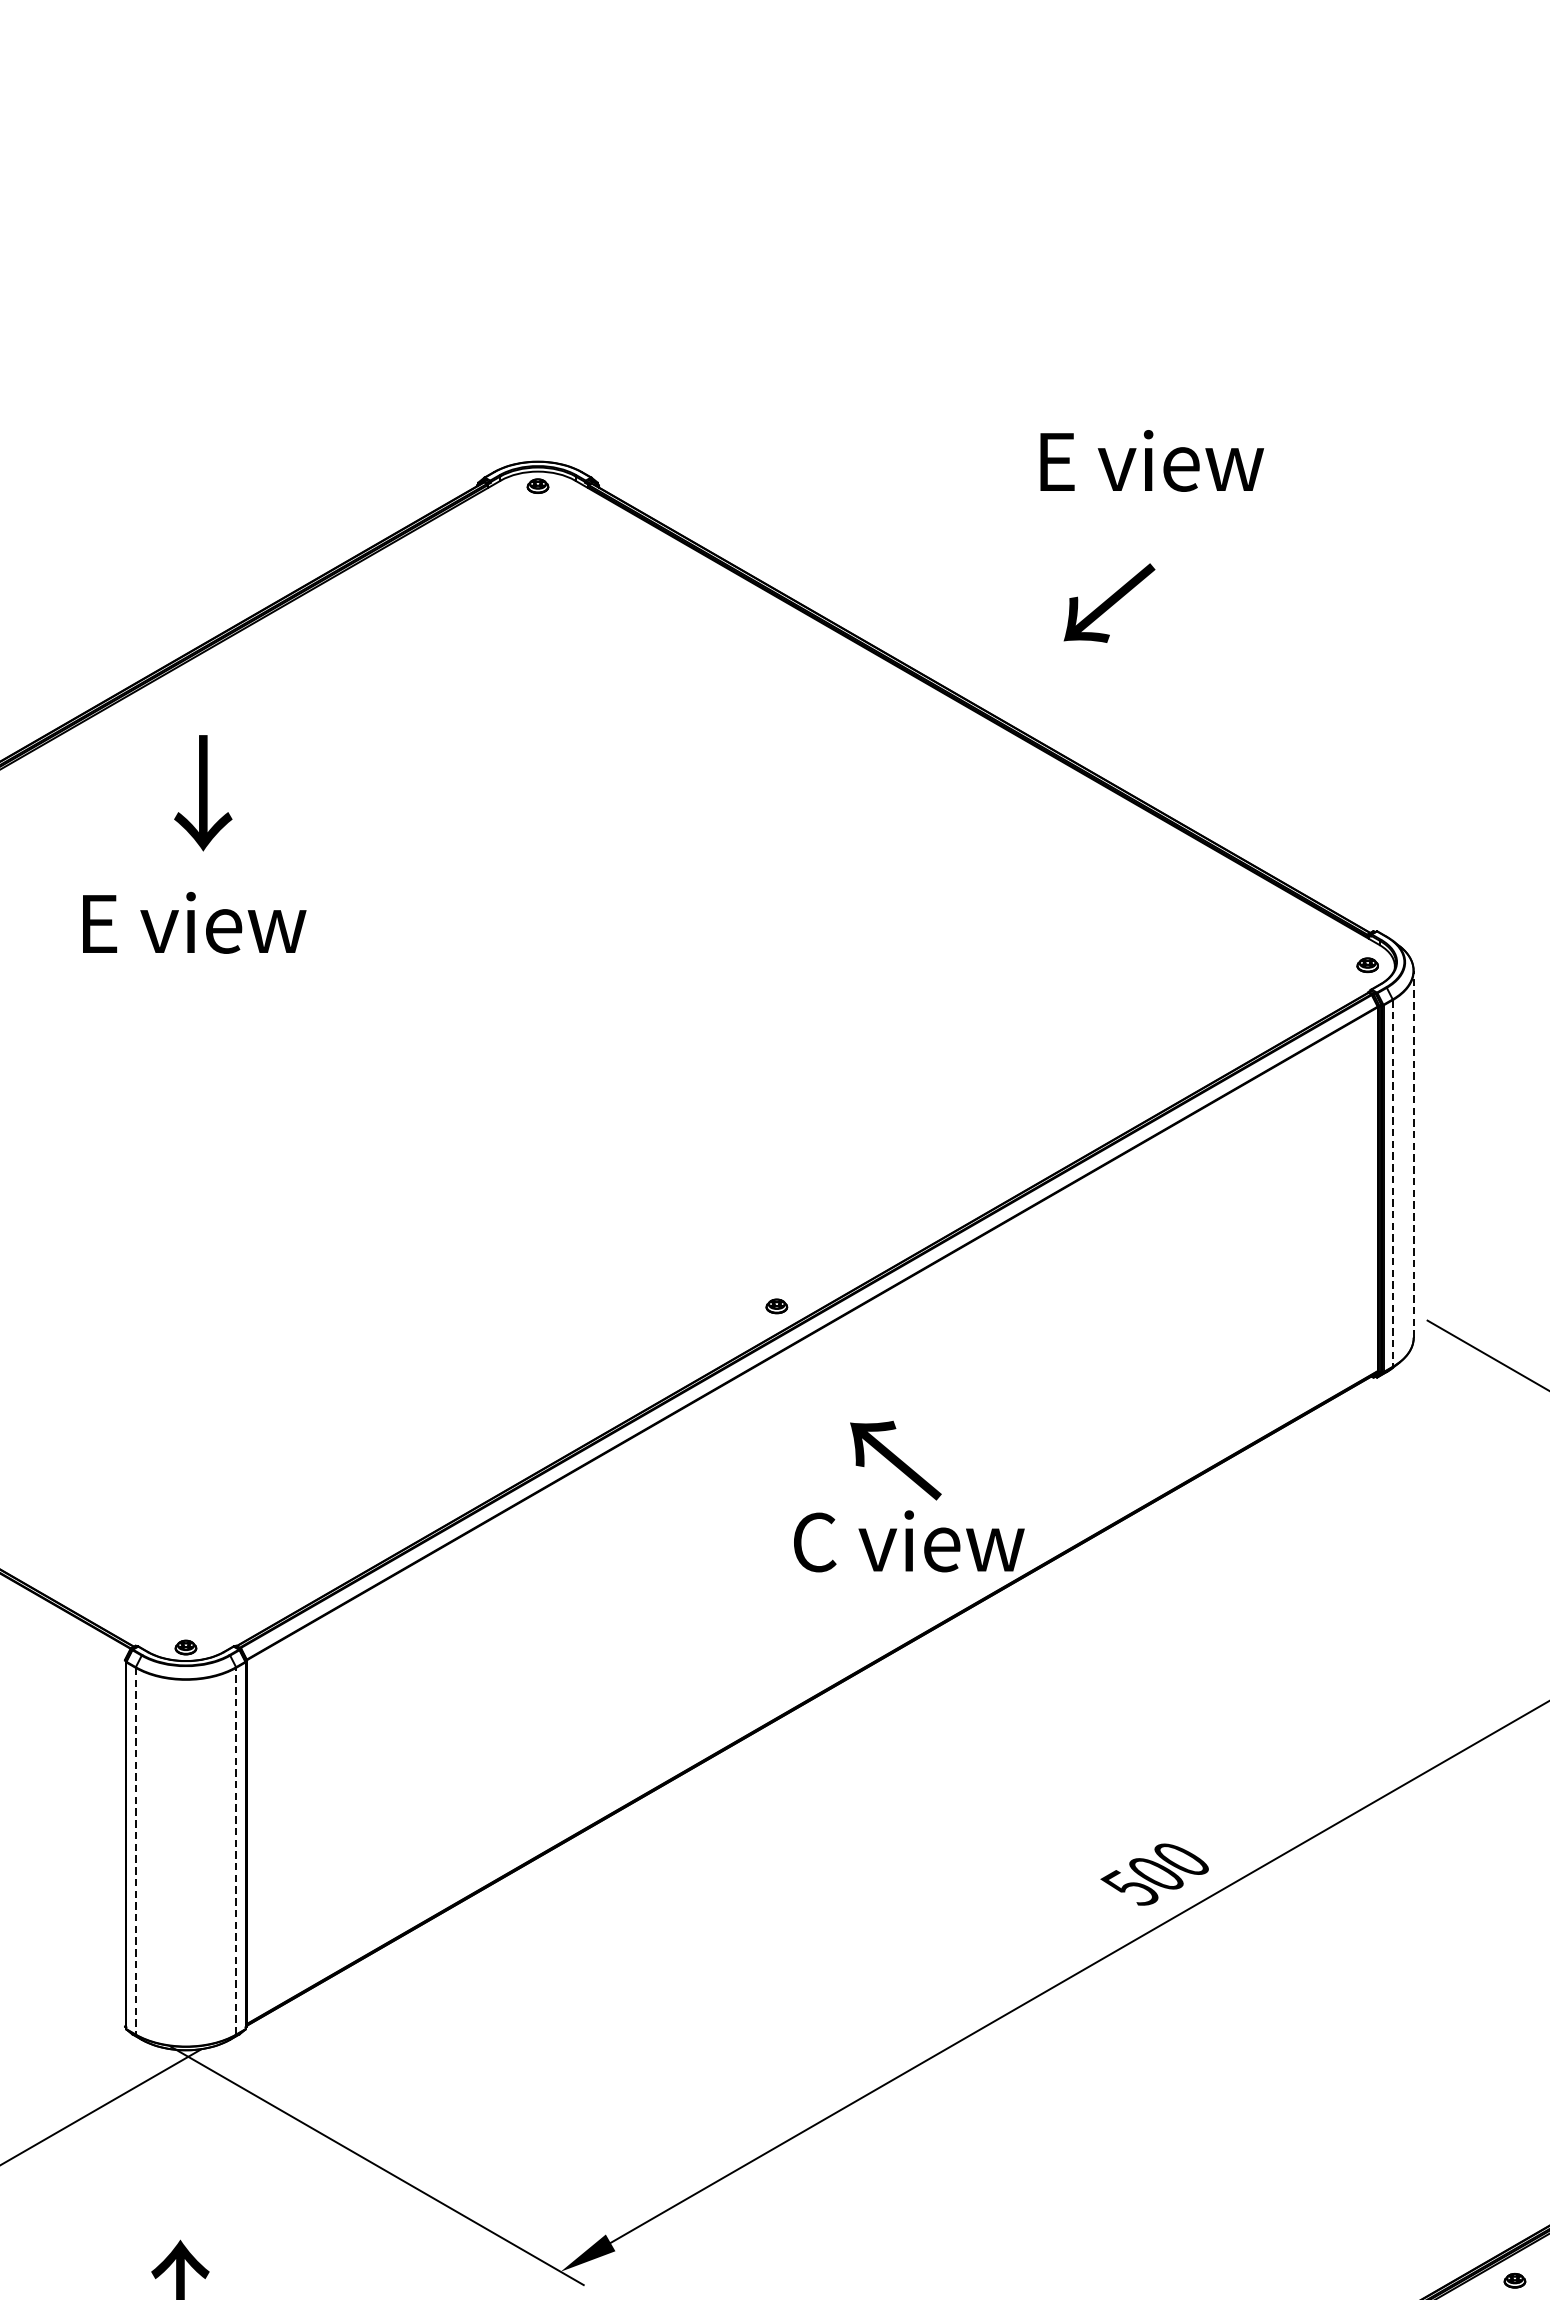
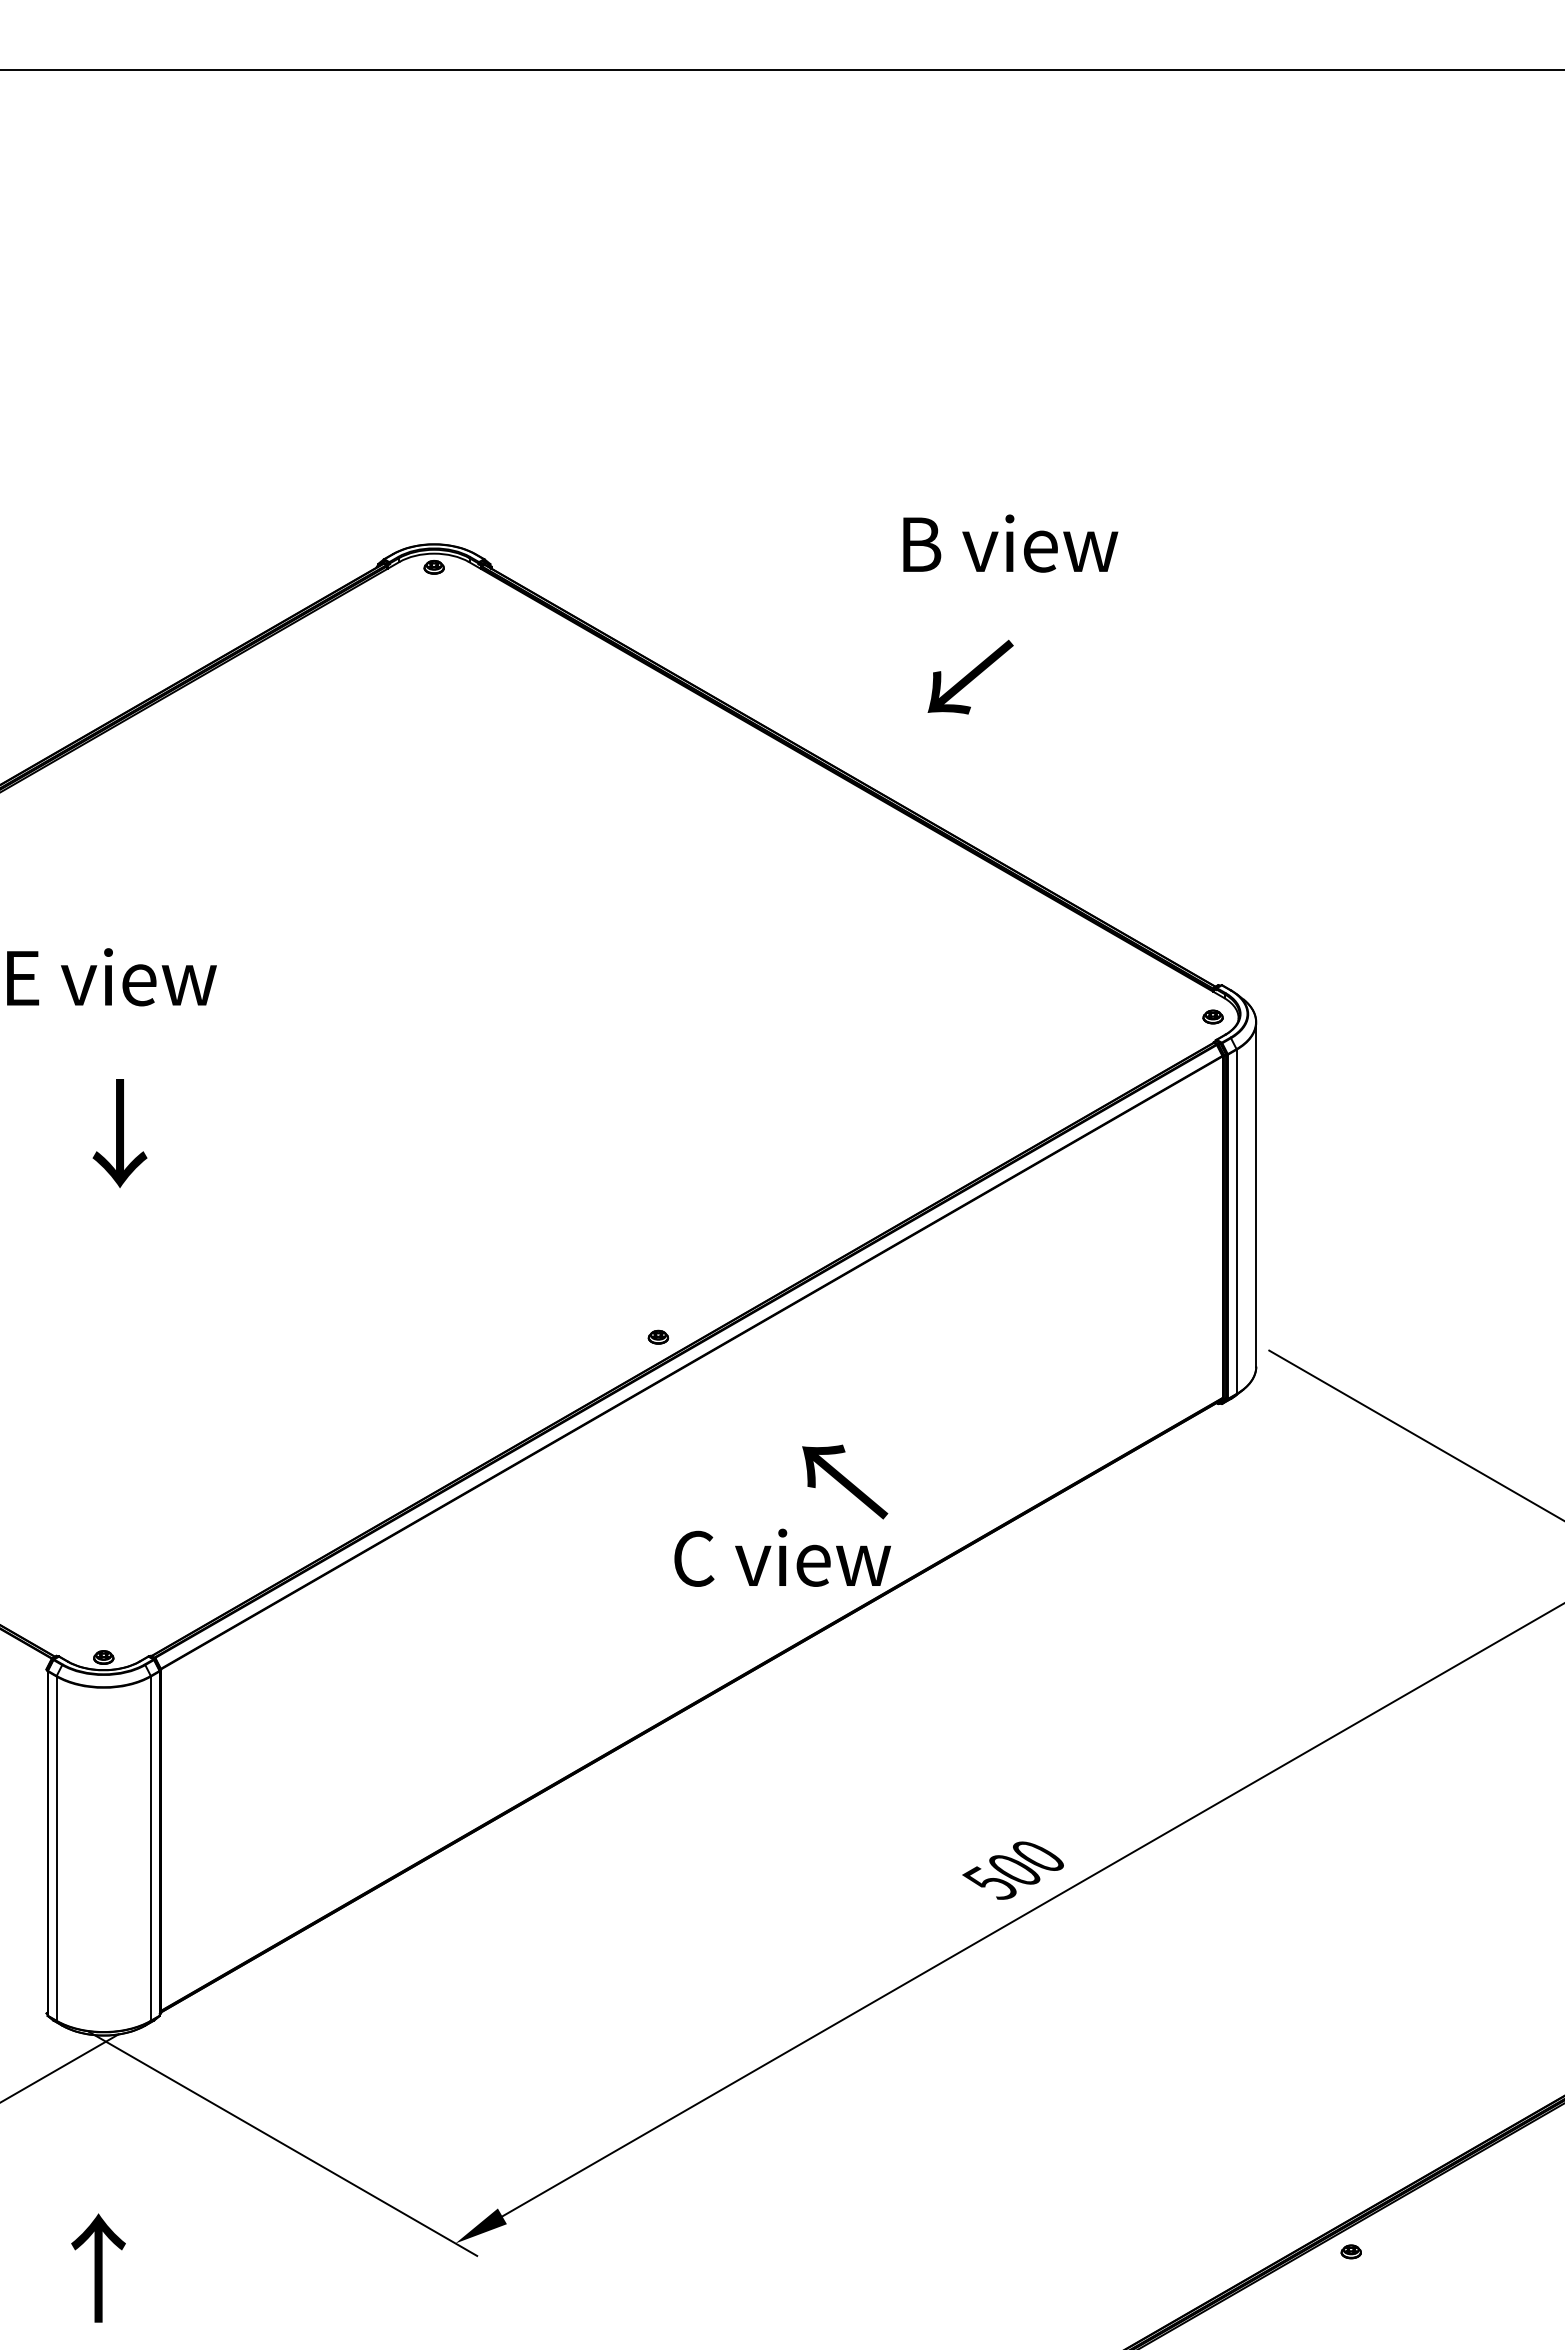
text: (1151, 460) -> (1010, 543), E view -> B view
text: (202, 793) -> (119, 1133), moved
line: (1413, 1154) -> (1256, 1194), dashed -> solid
line: (1392, 1184) -> (1236, 1222), dashed -> solid
text: (896, 1460) -> (845, 1481), moved
line: (235, 1851) -> (150, 1848), dashed -> solid
line: (135, 1852) -> (56, 1849), dashed -> solid

